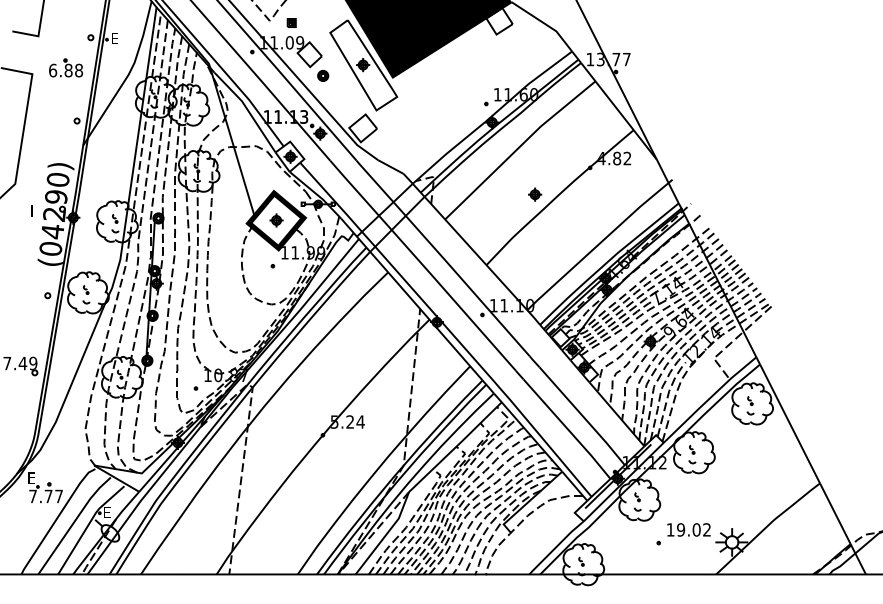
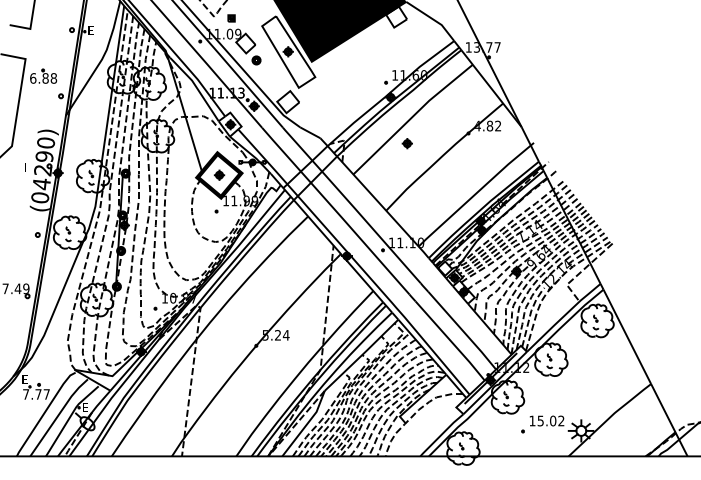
part: (66, 67) -> (43, 75), moved
part: (535, 194) -> (407, 143), moved
text: (681, 529) -> (541, 420), 19.02 -> 15.02

